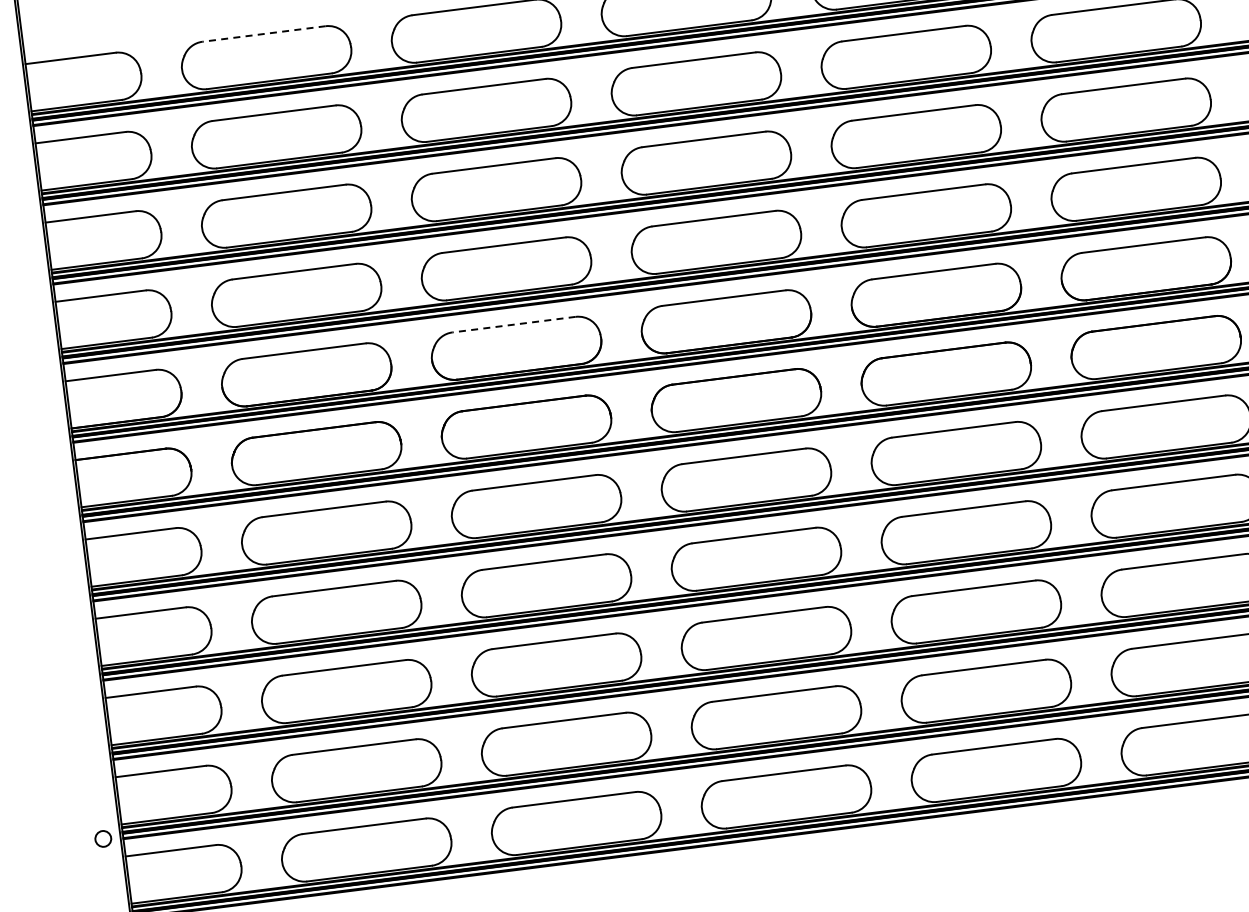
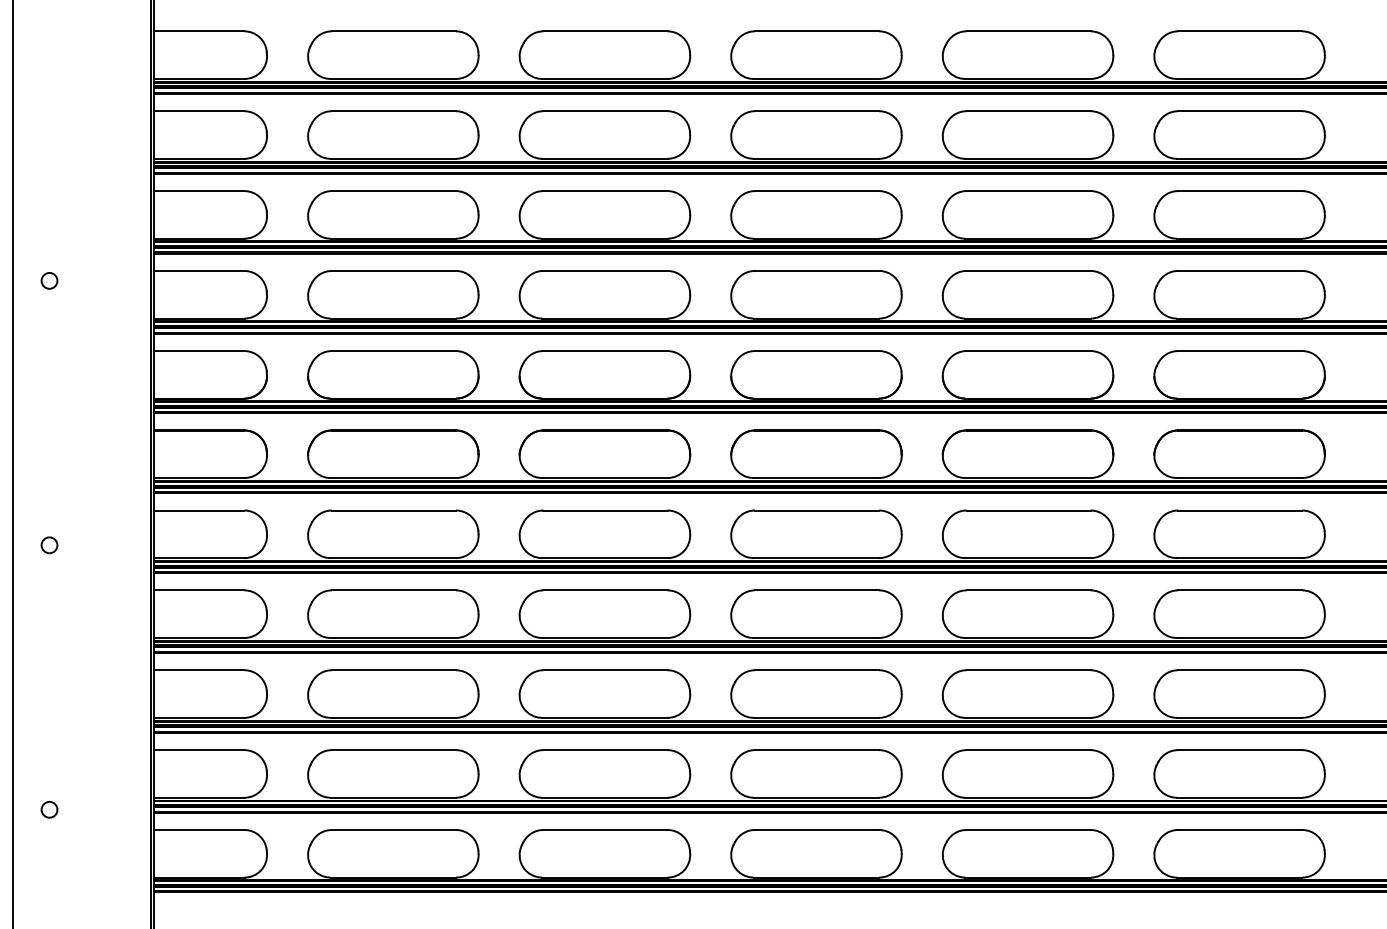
line: (263, 34) -> (393, 31), dashed -> solid
line: (514, 325) -> (605, 351), dashed -> solid
circle: (103, 838) -> (49, 809), moved

